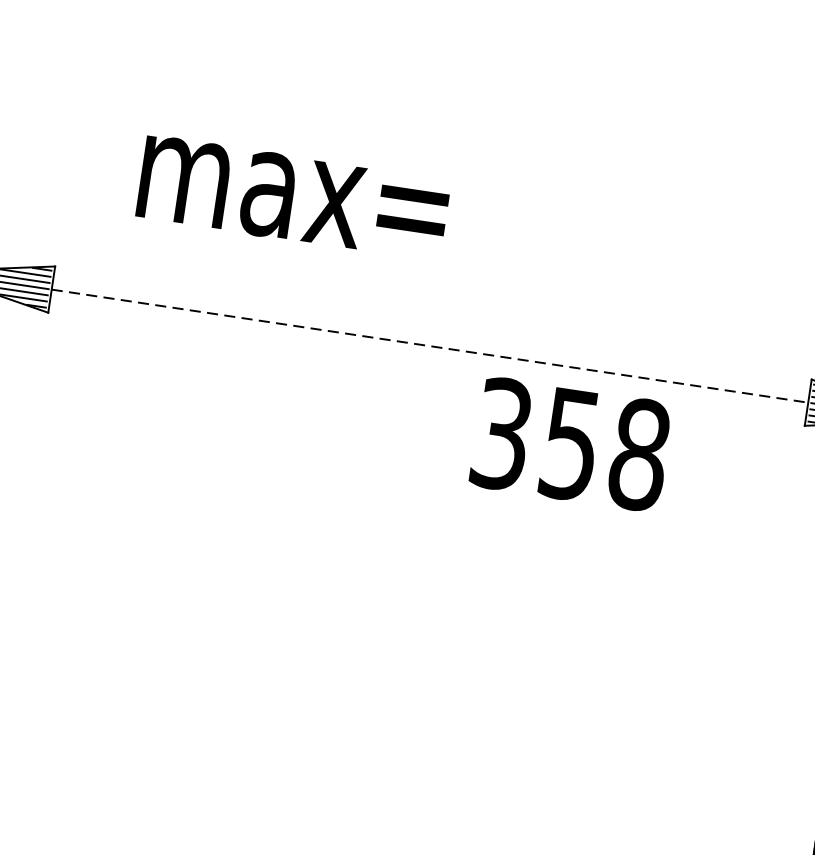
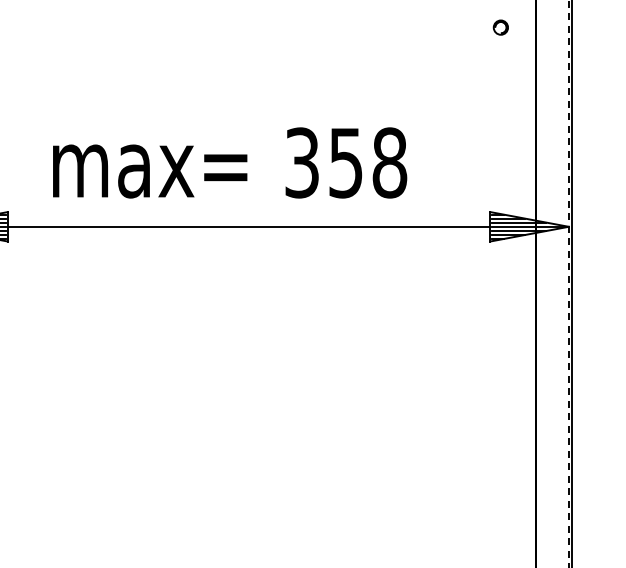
text: (293, 198) -> (150, 171), moved
line: (430, 345) -> (249, 226), dashed -> solid
text: (571, 443) -> (346, 162), moved

